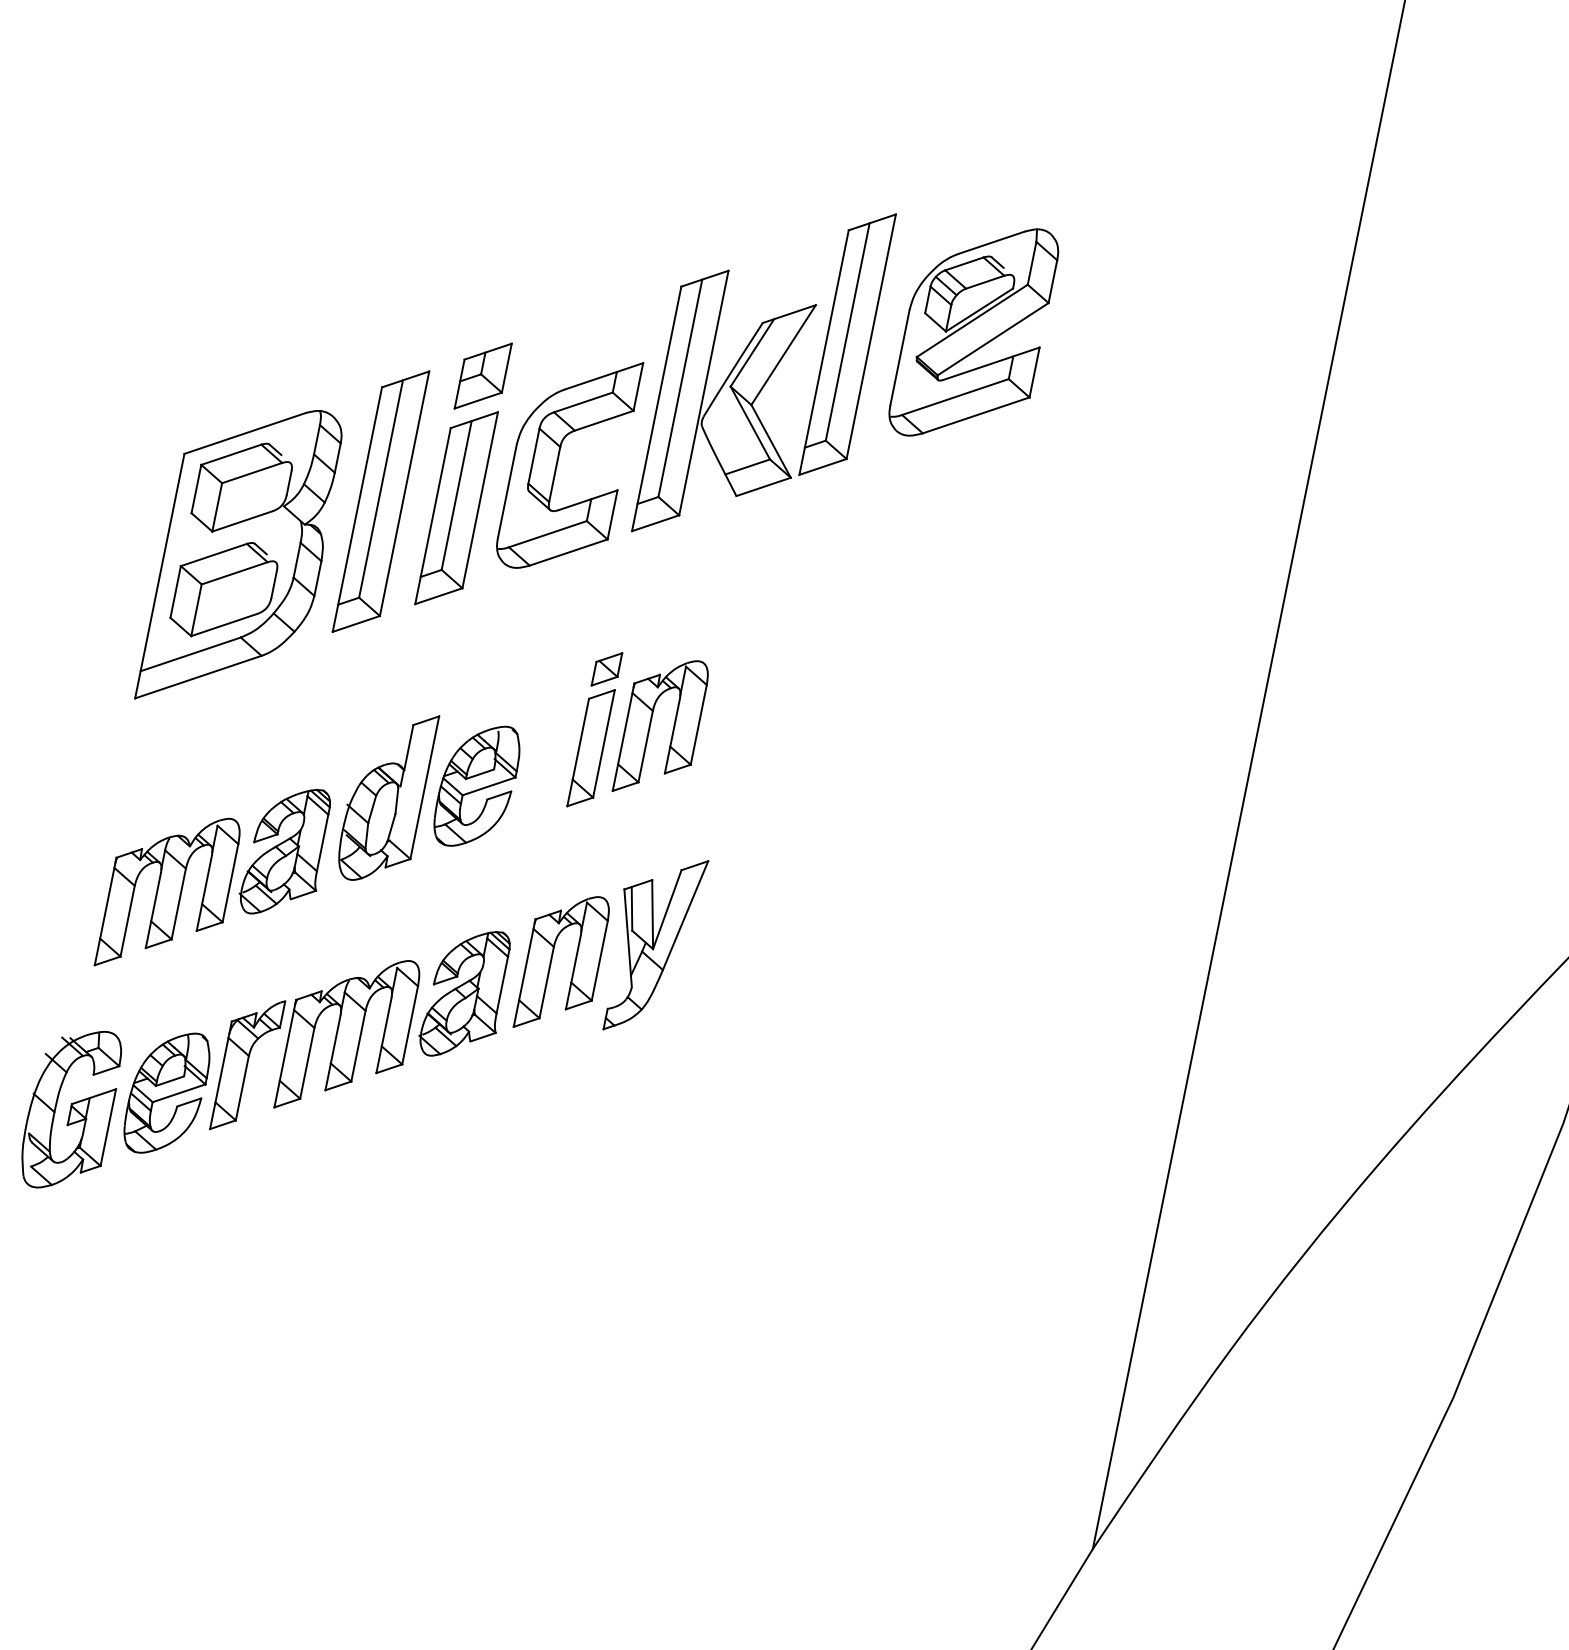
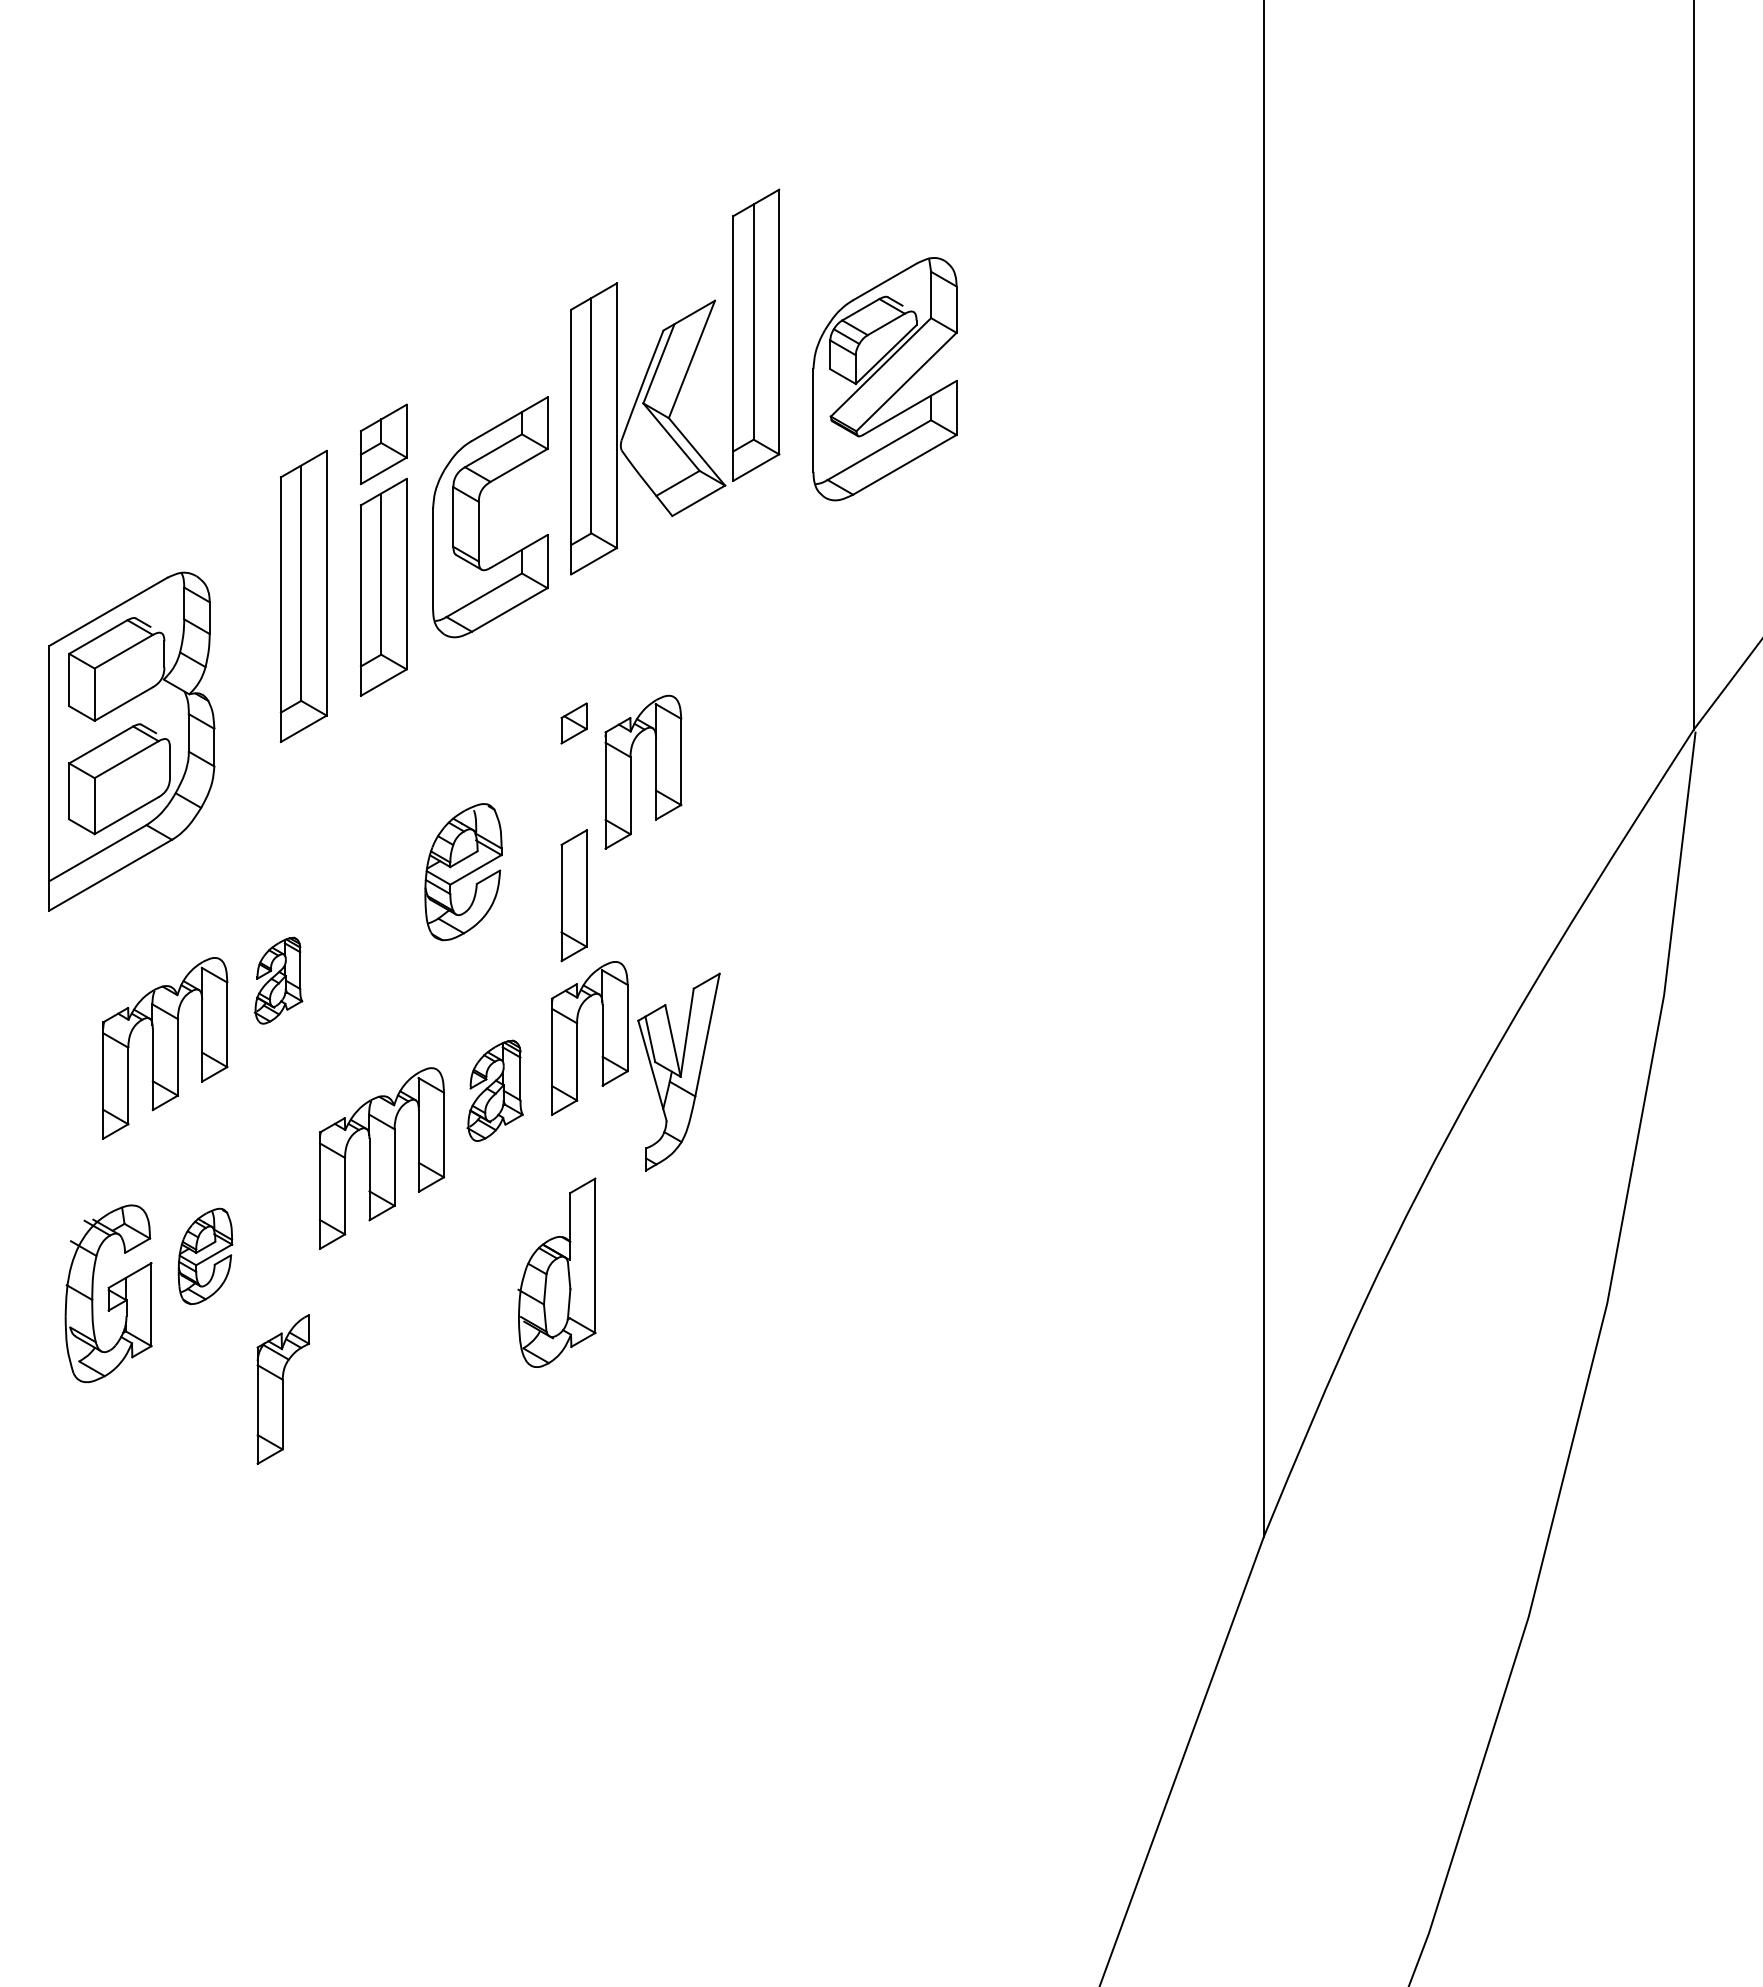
part: (973, 332) -> (884, 379), moved
part: (242, 557) -> (131, 741), moved
part: (590, 747) -> (573, 895), moved
part: (385, 795) -> (556, 1272), moved
part: (286, 851) -> (278, 980), size x0.6
part: (652, 943) -> (678, 1071), moved
part: (465, 993) -> (494, 1090), size x0.7
part: (247, 1065) -> (283, 1389), moved
part: (167, 1093) -> (205, 1256), size x0.7

